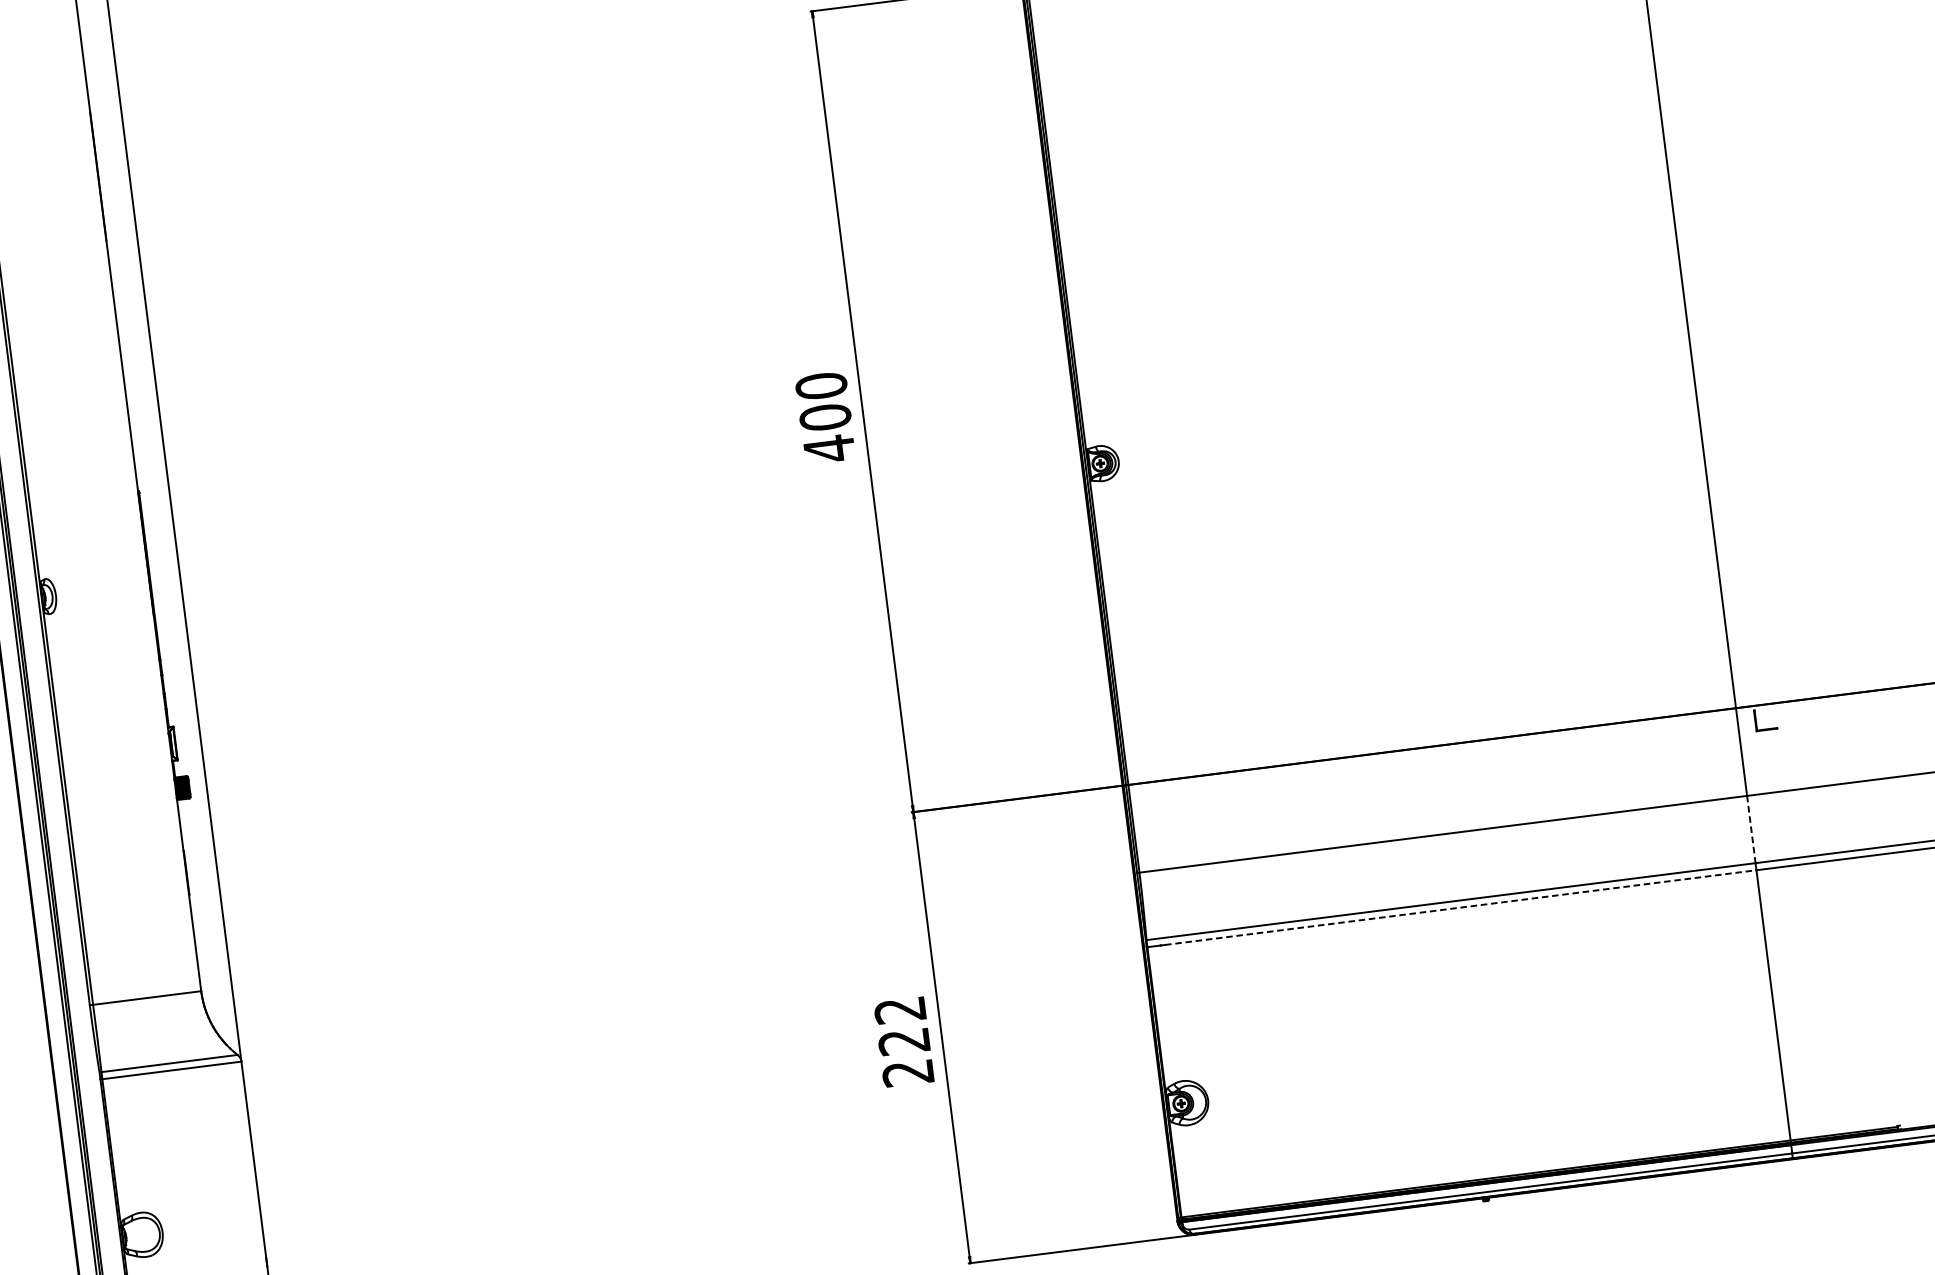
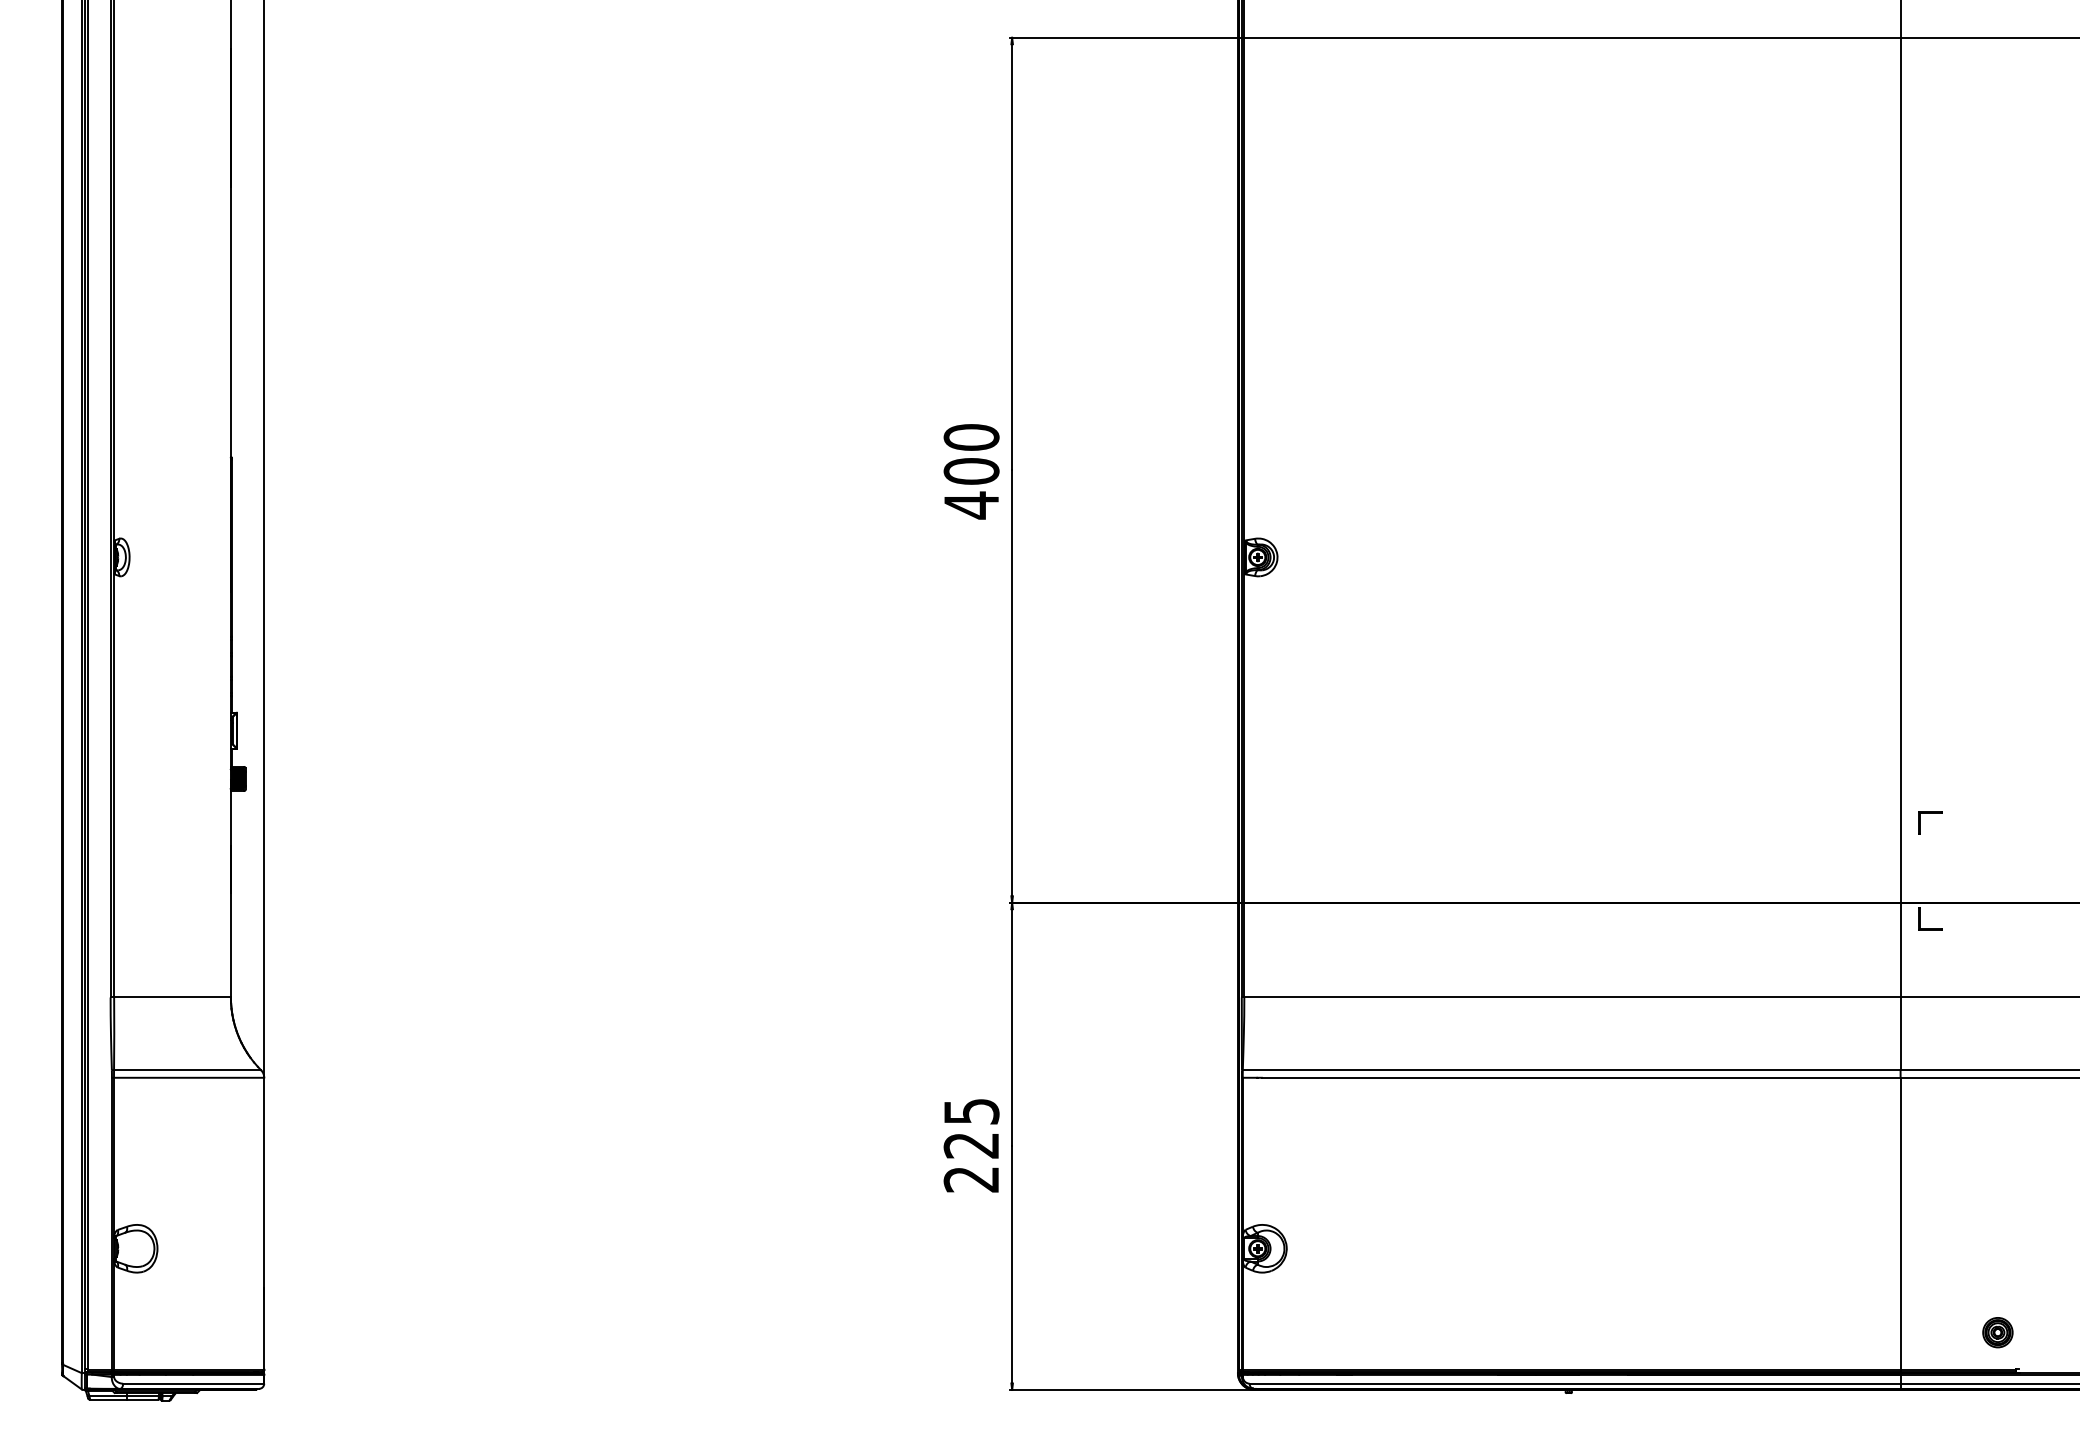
part: (1753, 622) -> (1930, 813), added
line: (1751, 830) -> (1900, 1034), dashed -> solid
line: (1461, 907) -> (1581, 1077), dashed -> solid
text: (900, 1010) -> (971, 1111), 222 -> 225
part: (1875, 1094) -> (1997, 1332), added

